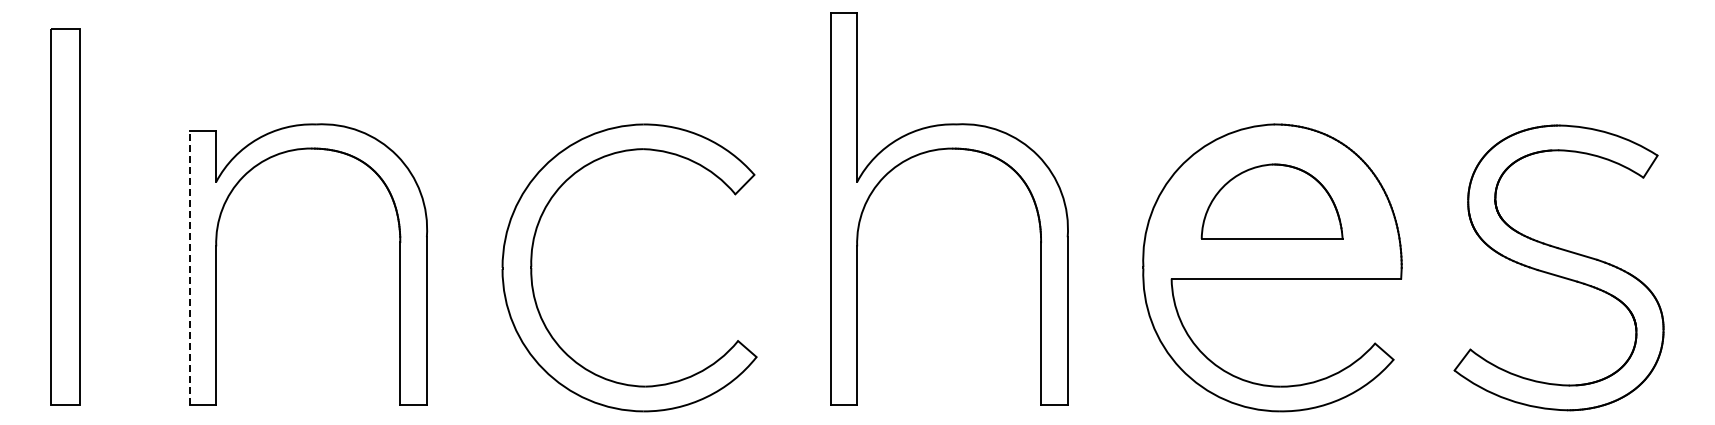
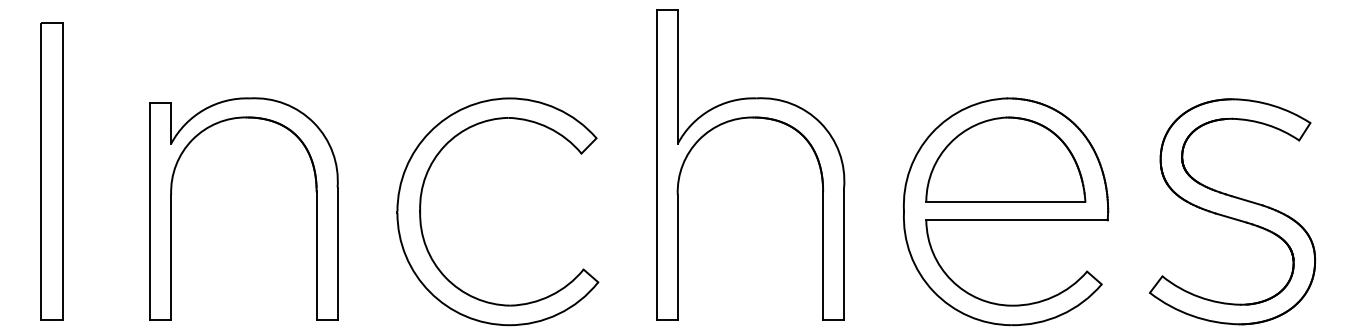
part: (1271, 201) -> (1005, 159), size x1.43
line: (189, 267) -> (150, 211), dashed -> solid

